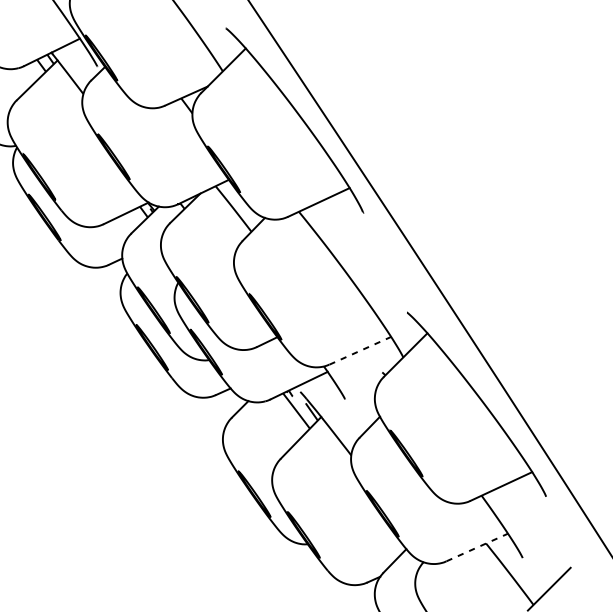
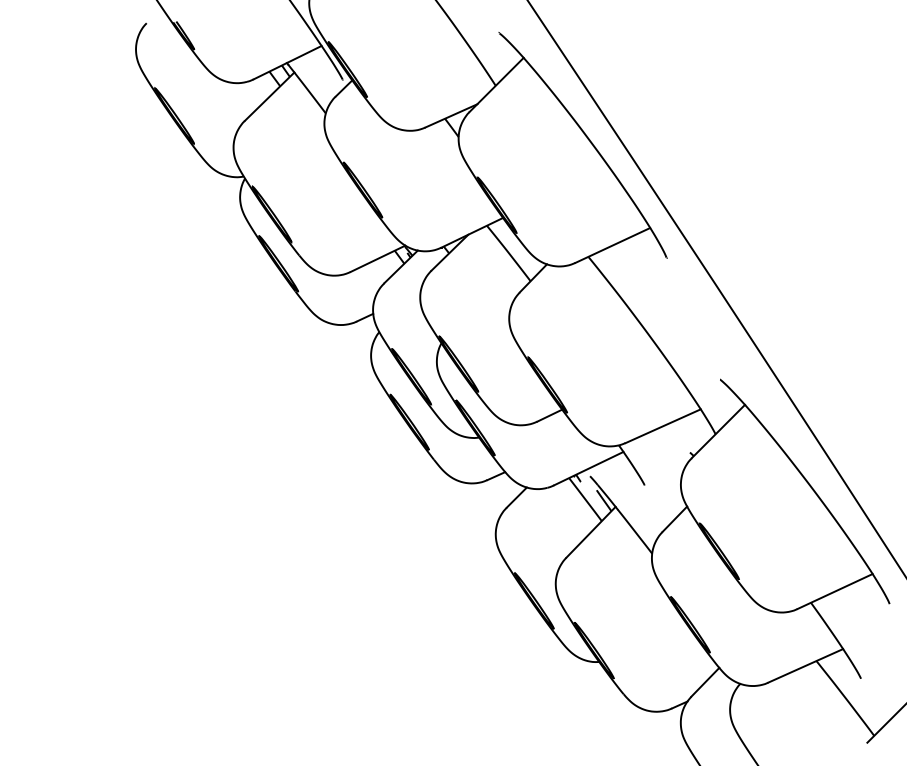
line: (360, 351) -> (663, 426), dashed -> solid
line: (477, 547) -> (806, 665), dashed -> solid

